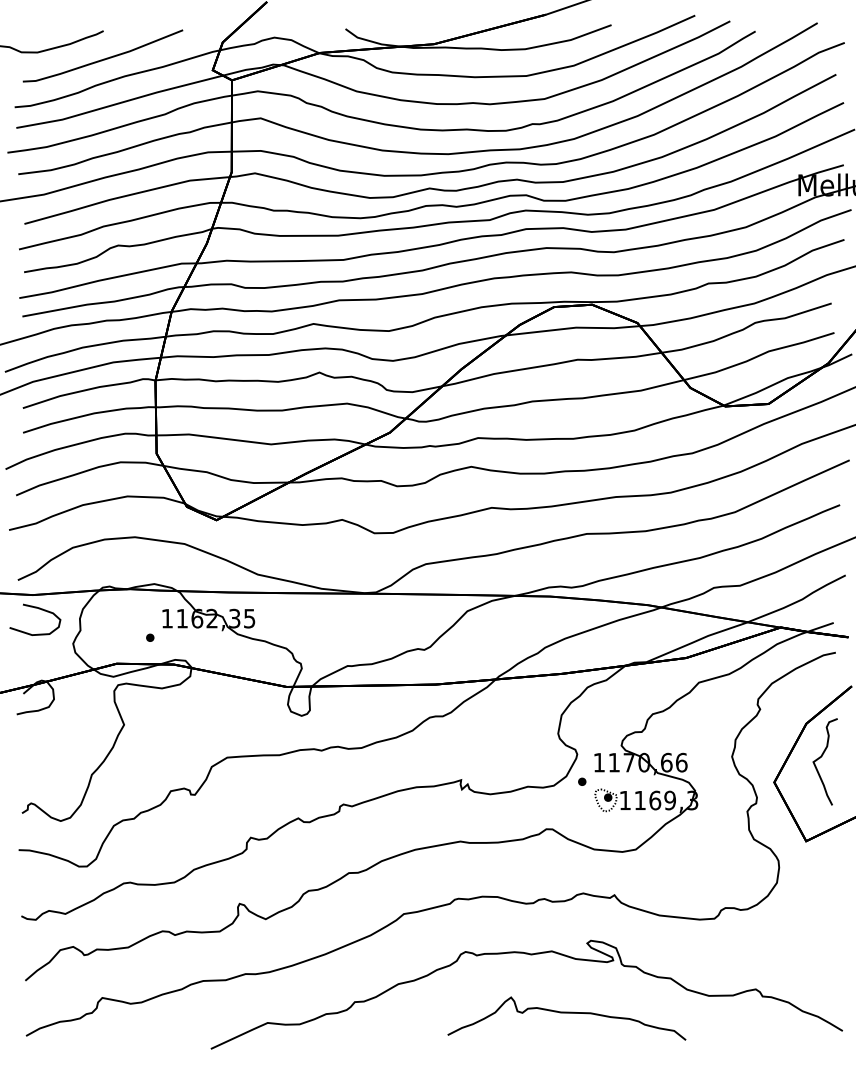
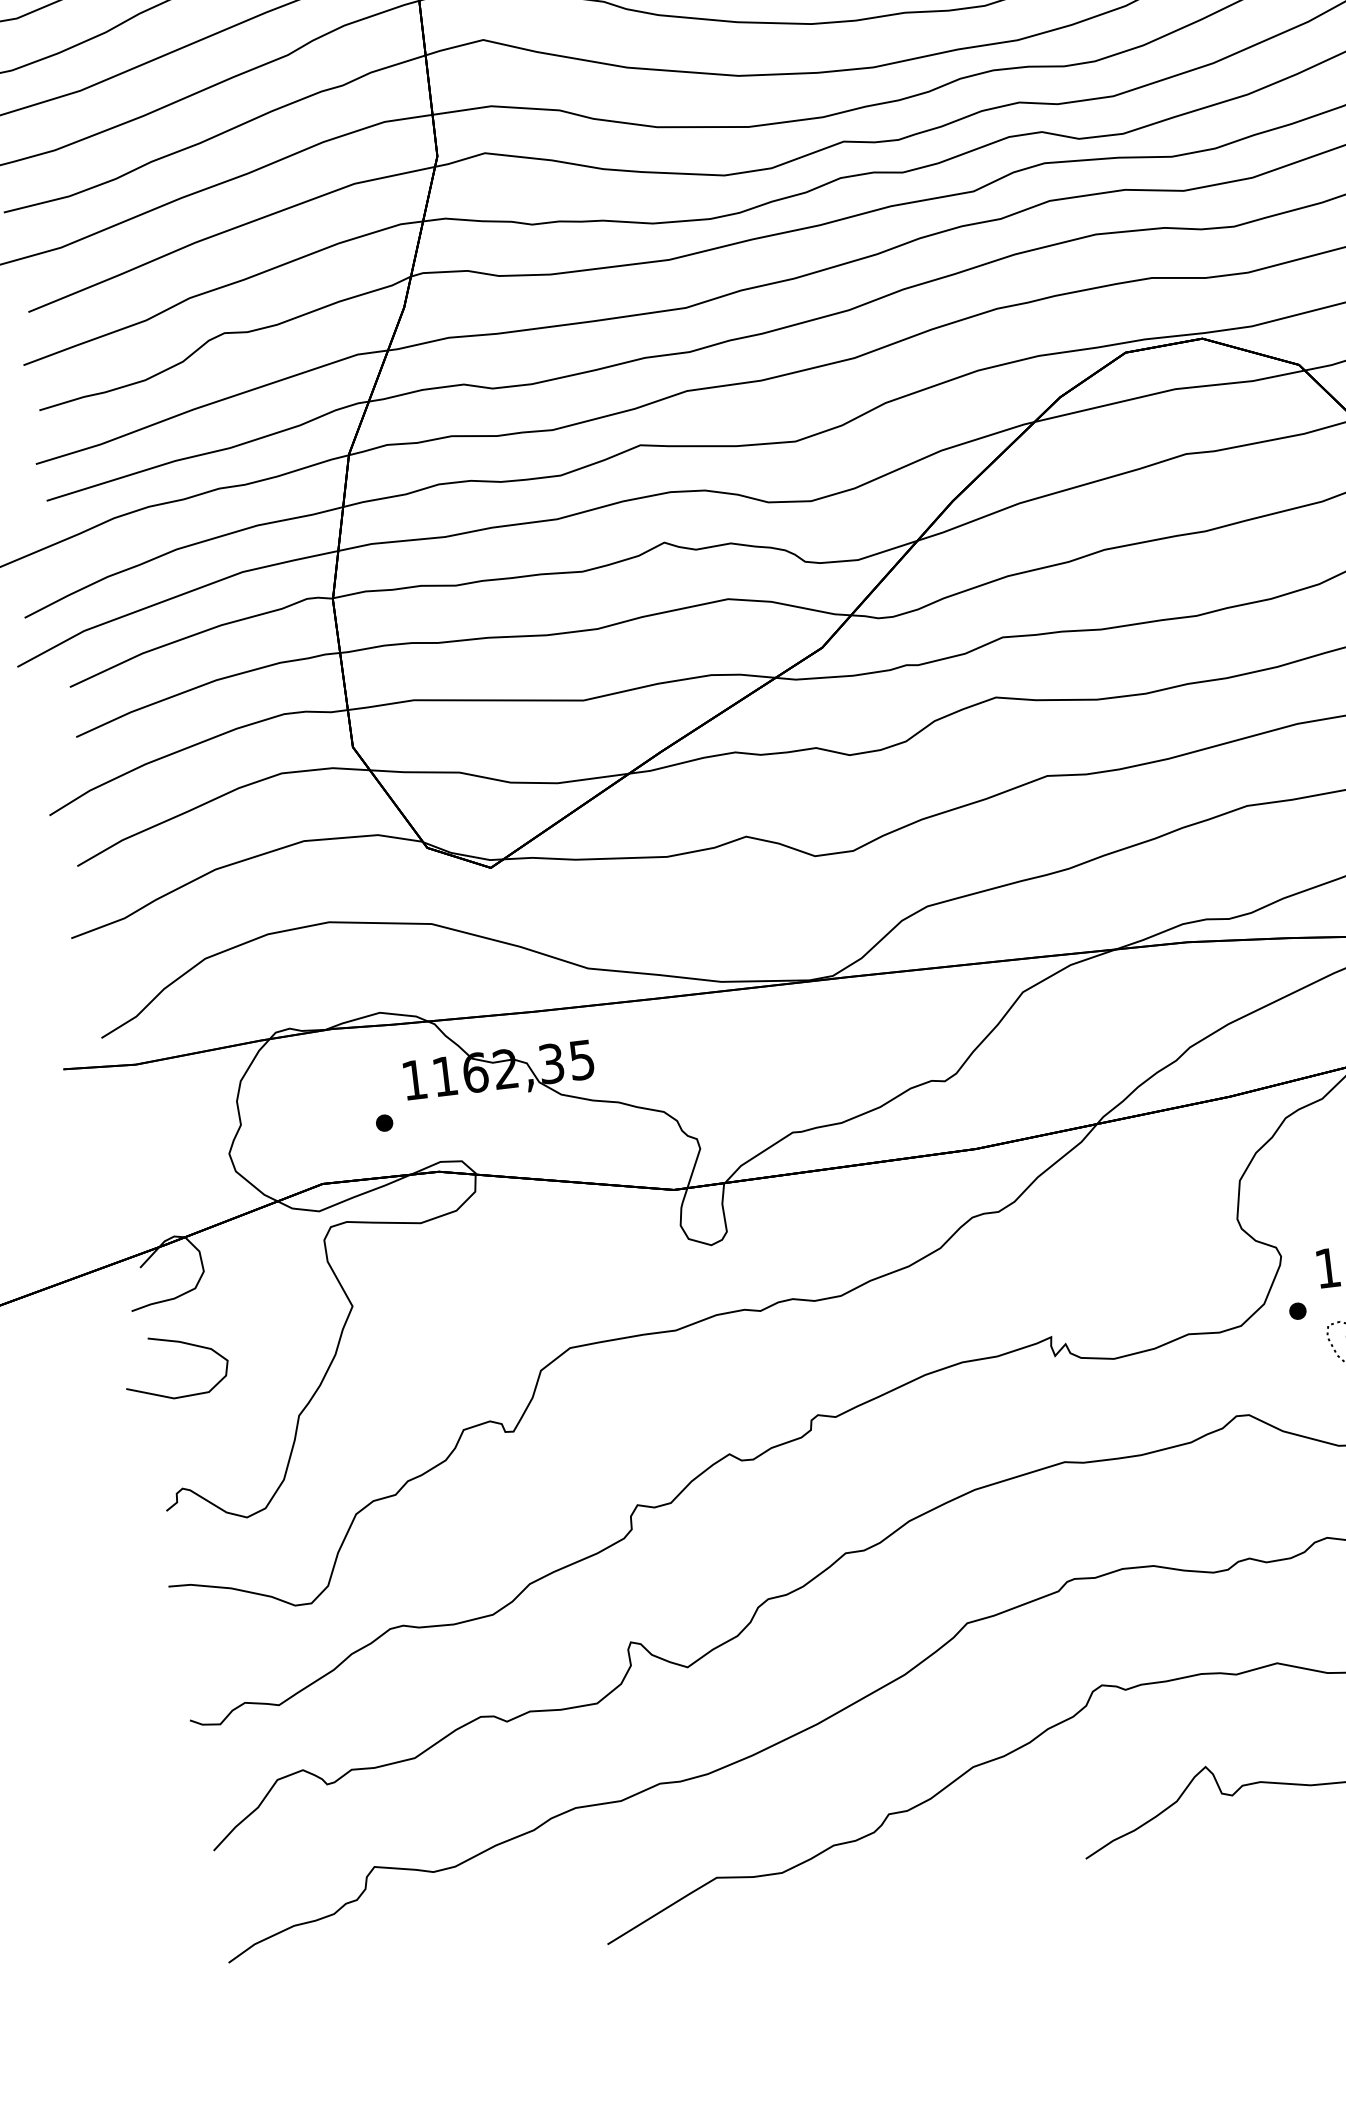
curve: (38, 609) -> (180, 1344), moved

